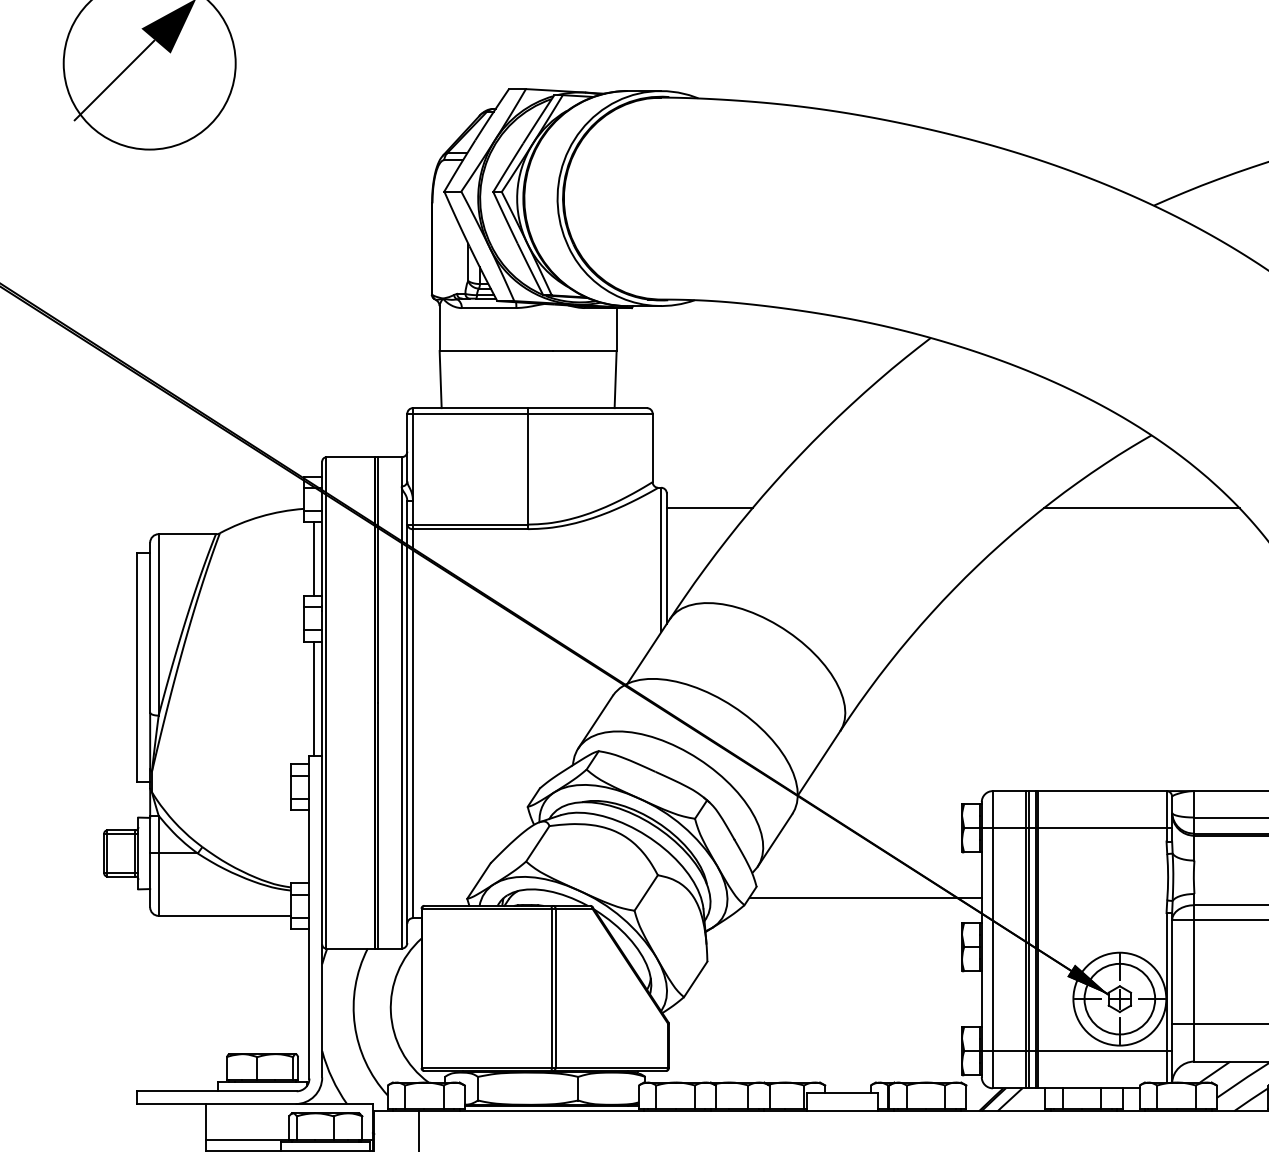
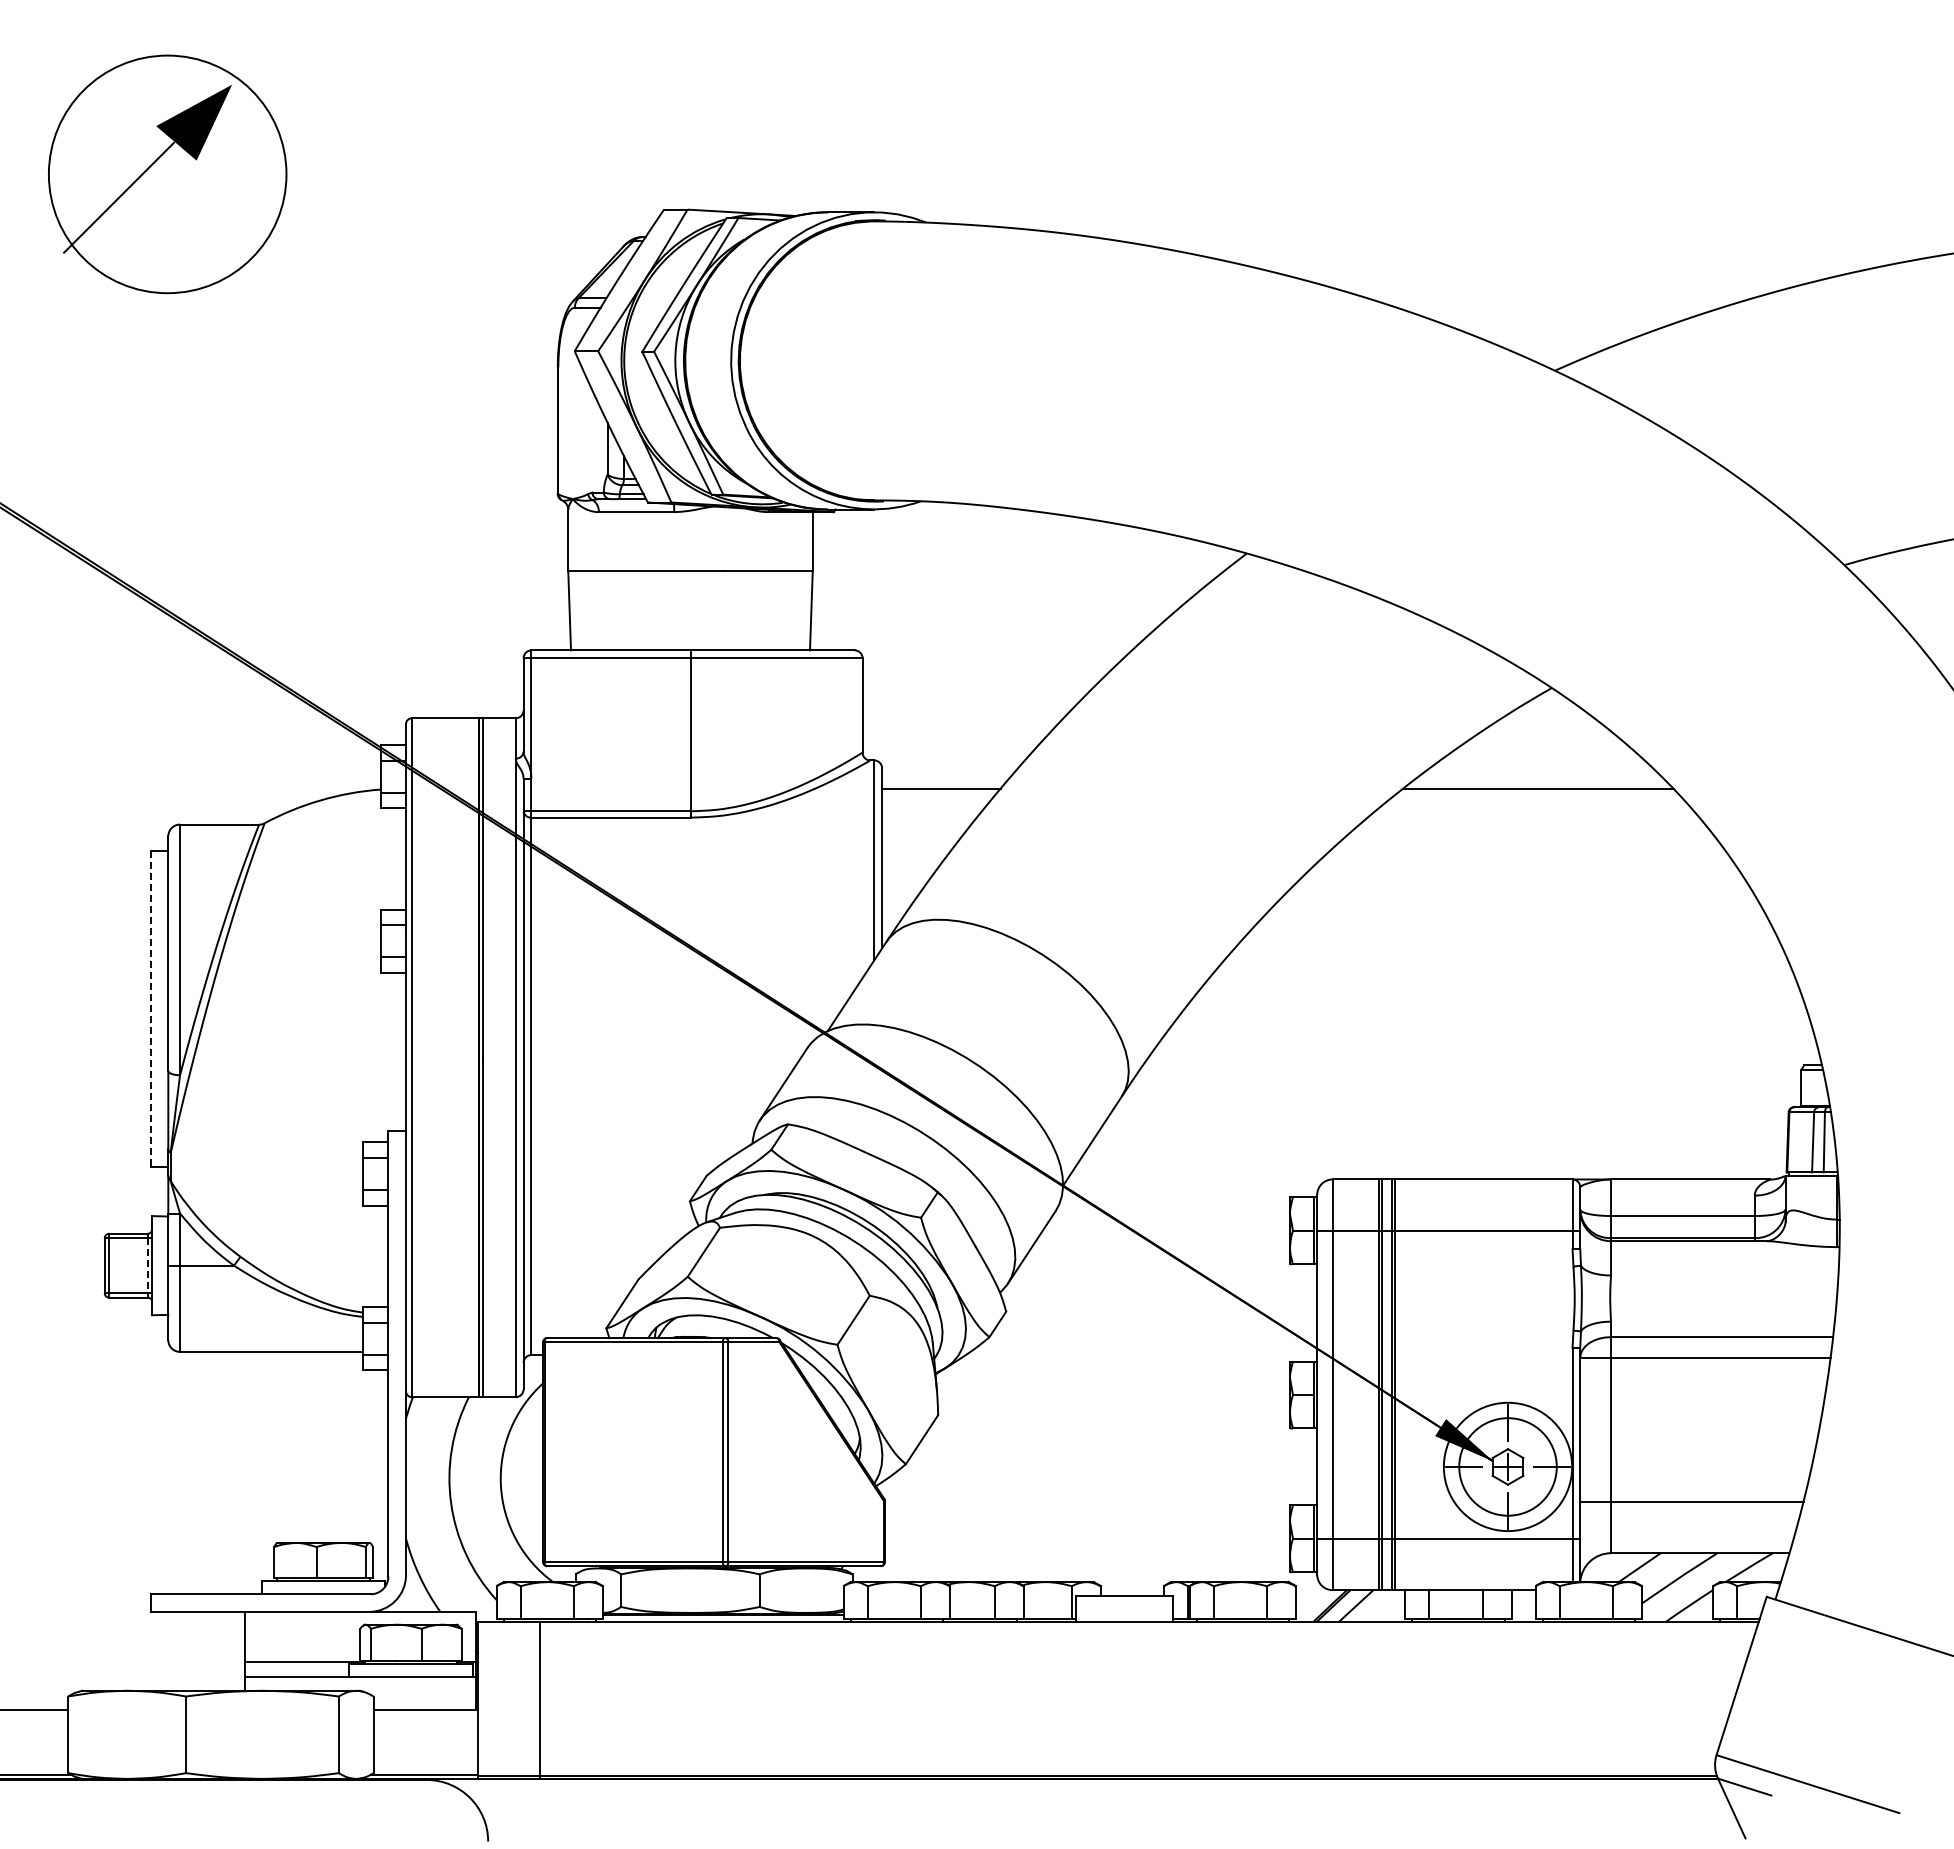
line: (313, 558) -> (394, 858), removed
line: (137, 667) -> (150, 1008), solid -> dashed
line: (313, 699) -> (394, 1052), removed
line: (135, 854) -> (147, 1266), solid -> dashed
line: (865, 897) -> (1156, 1326), removed

